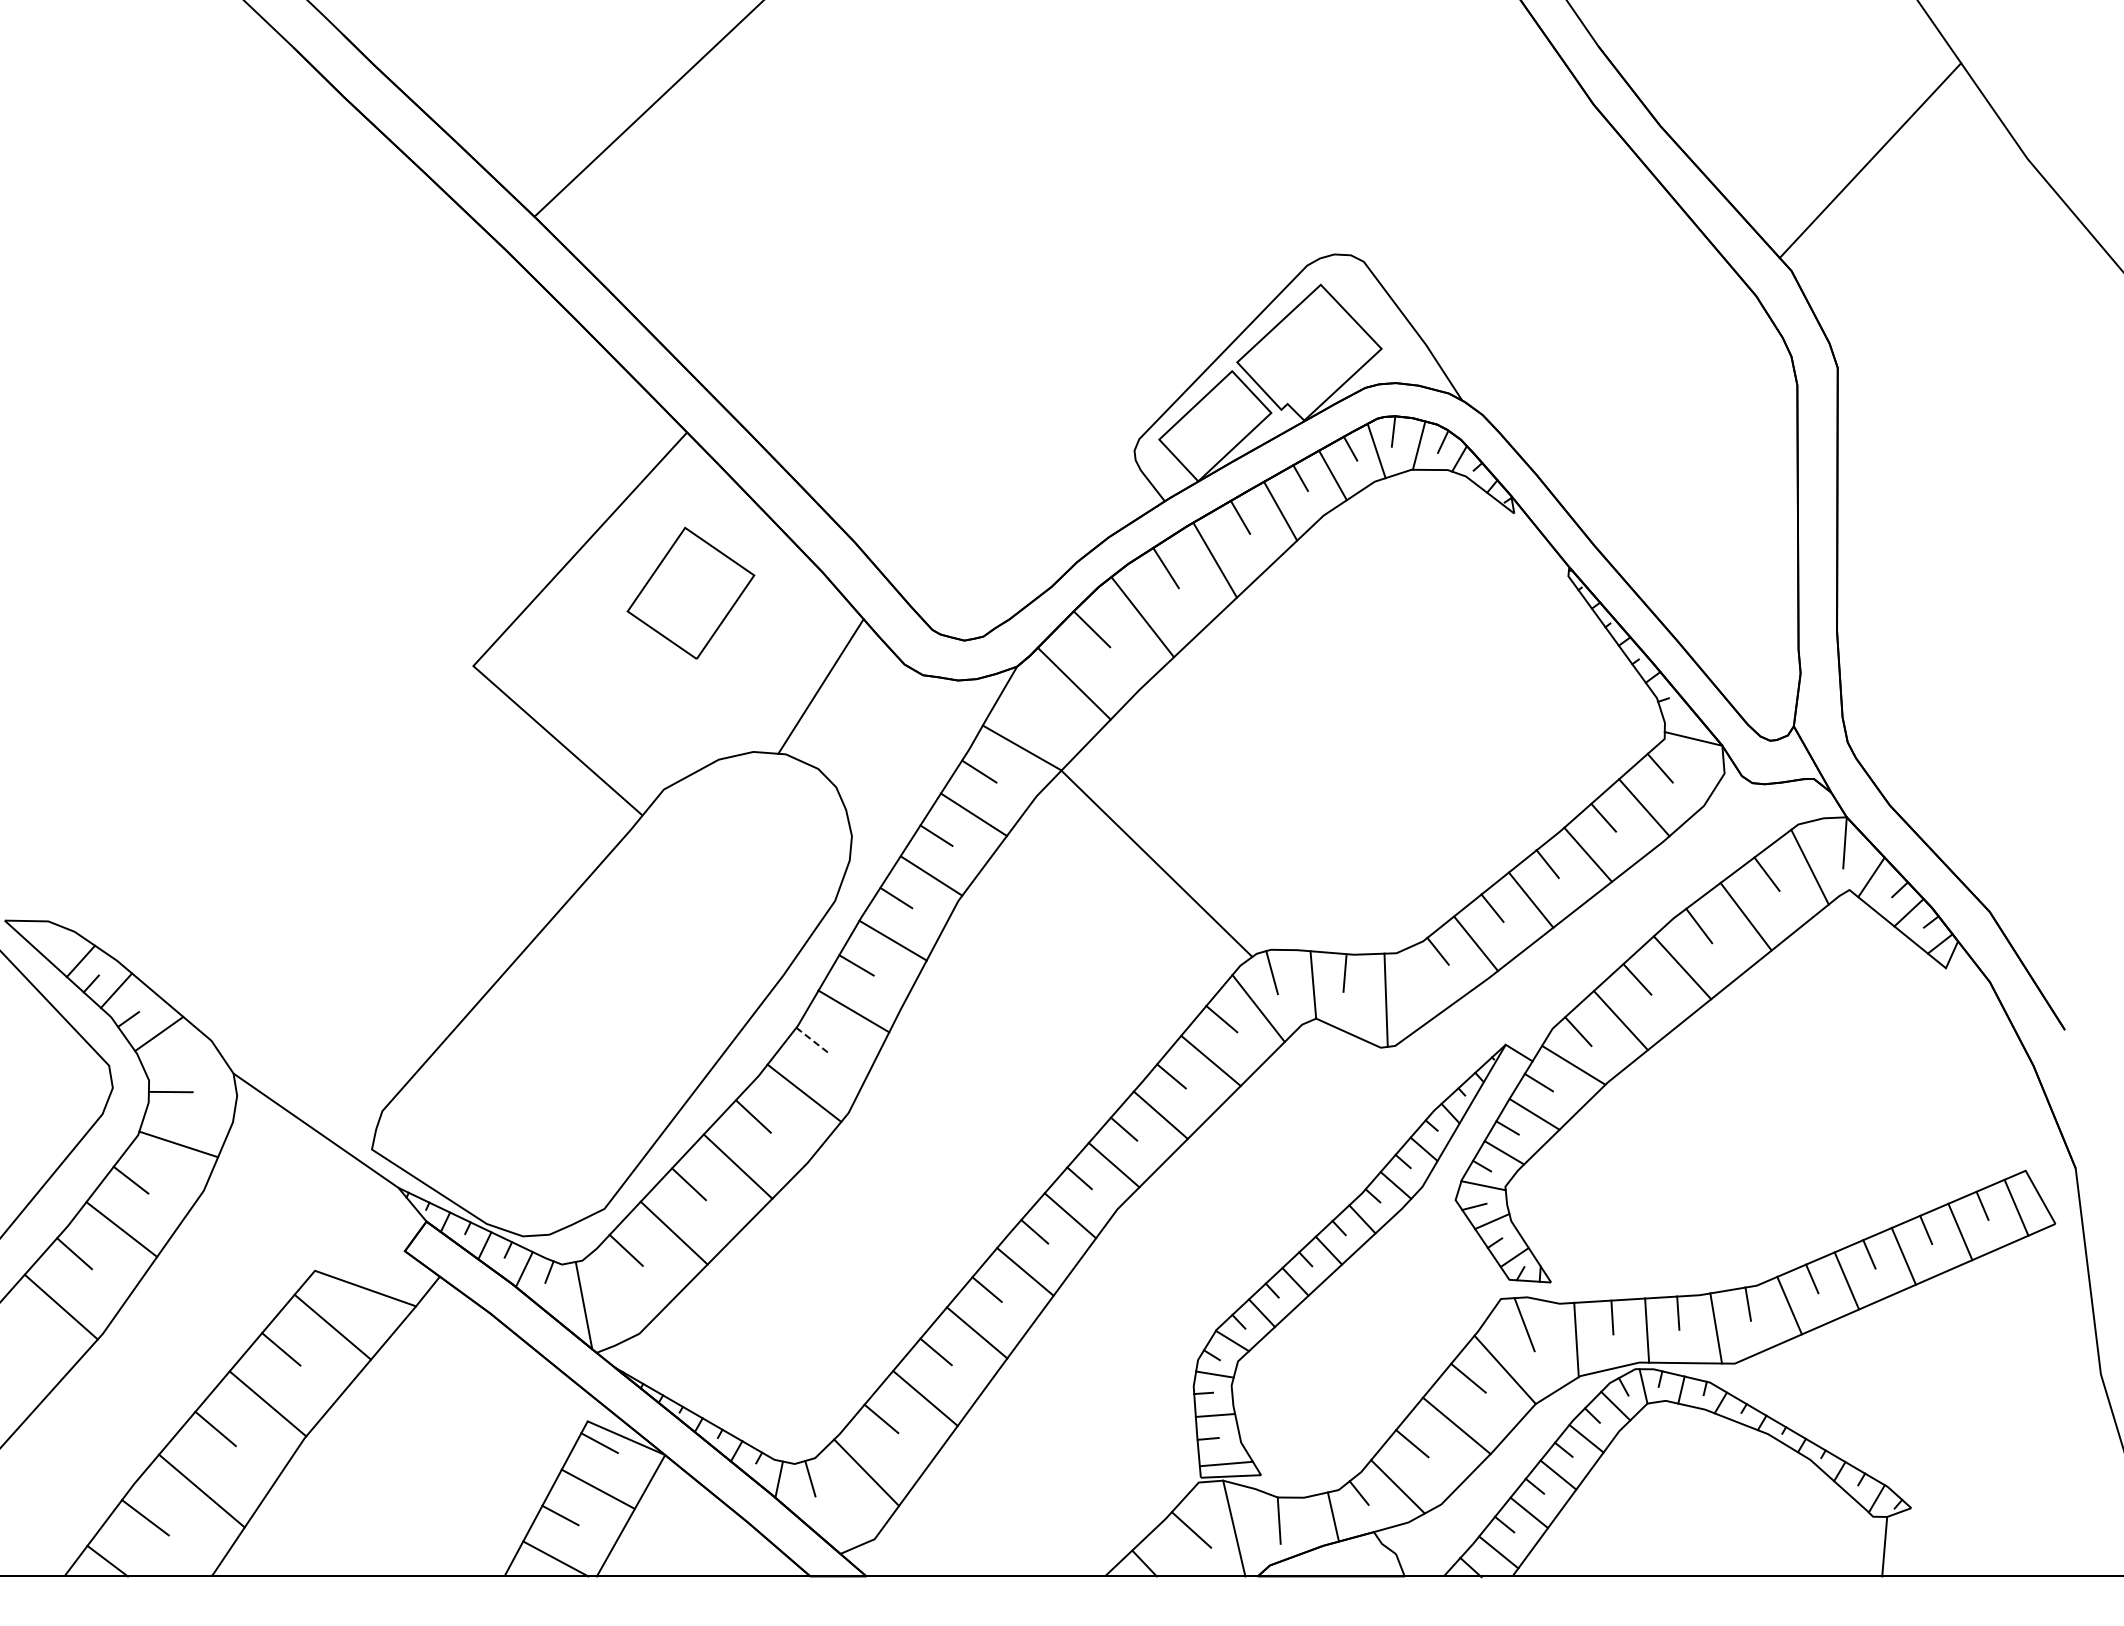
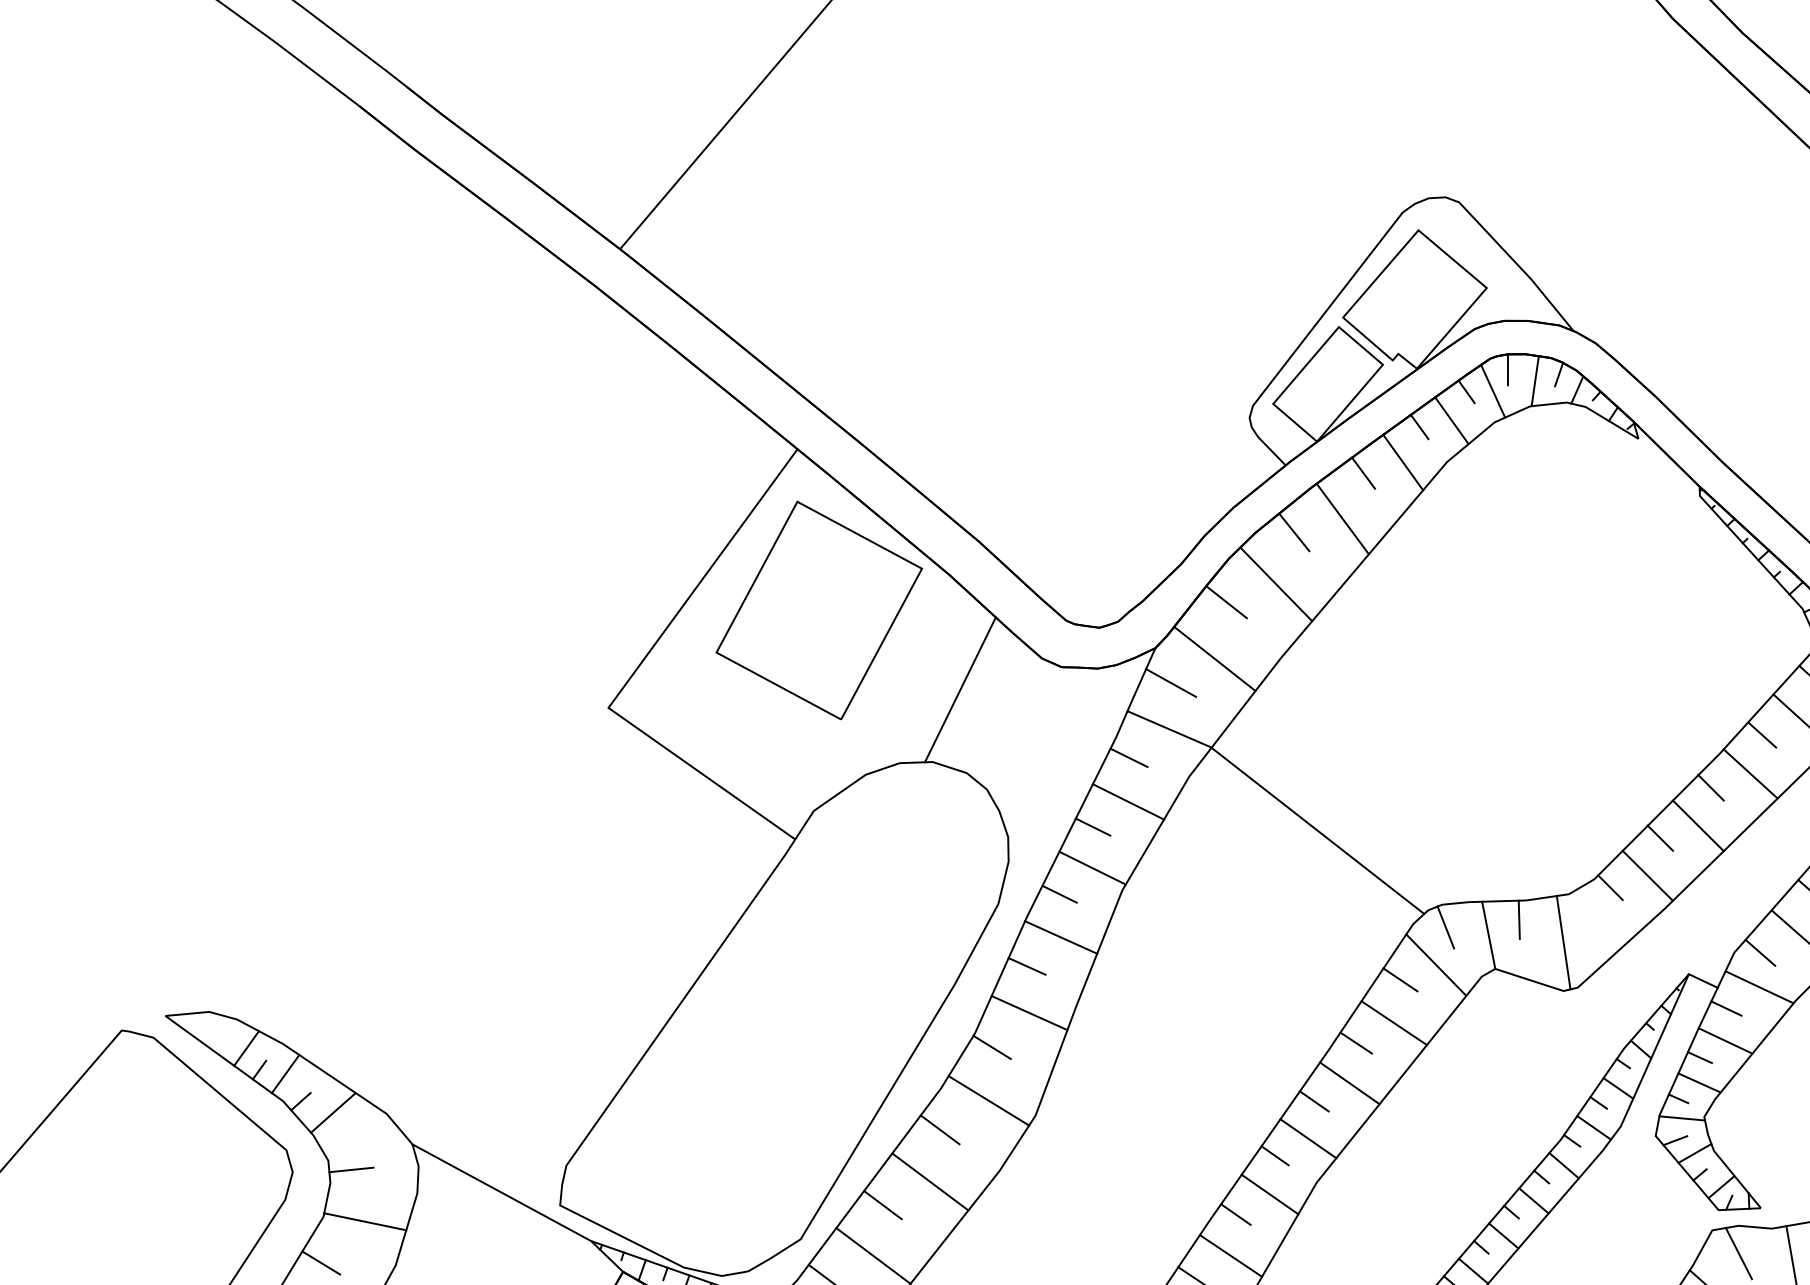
part: (690, 593) -> (818, 610), size x1.67
line: (1028, 702) -> (1170, 682), added
line: (813, 1041) -> (992, 1047), dashed -> solid

